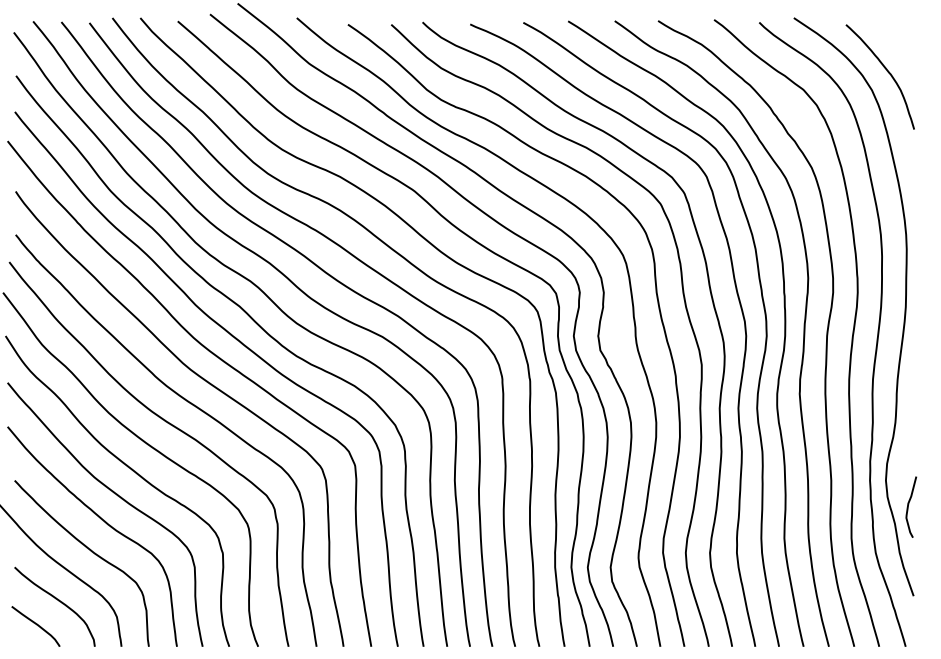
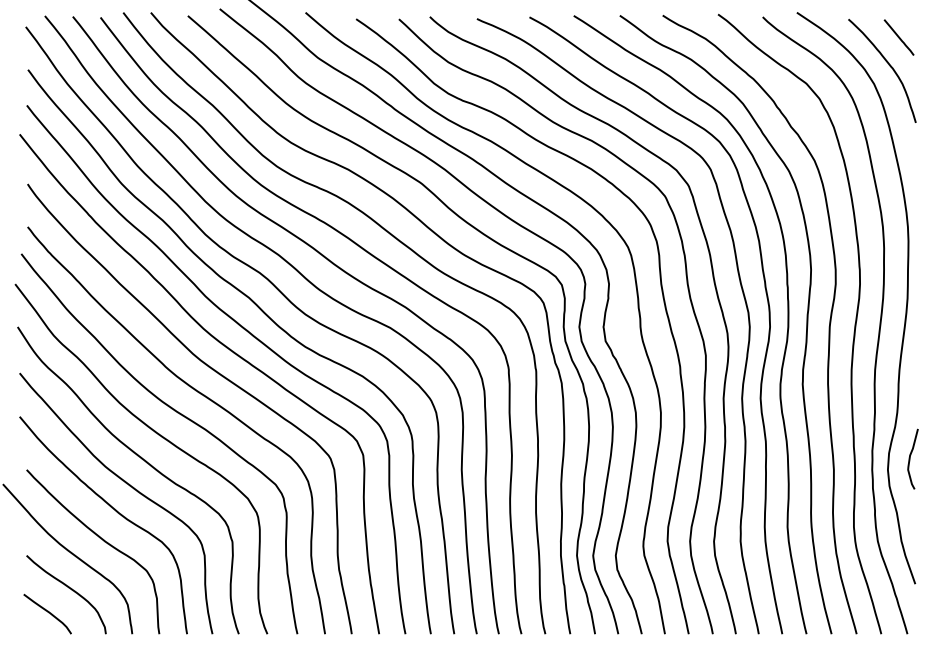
line: (896, 43) -> (898, 37), added
curve: (908, 506) -> (910, 458), moved

